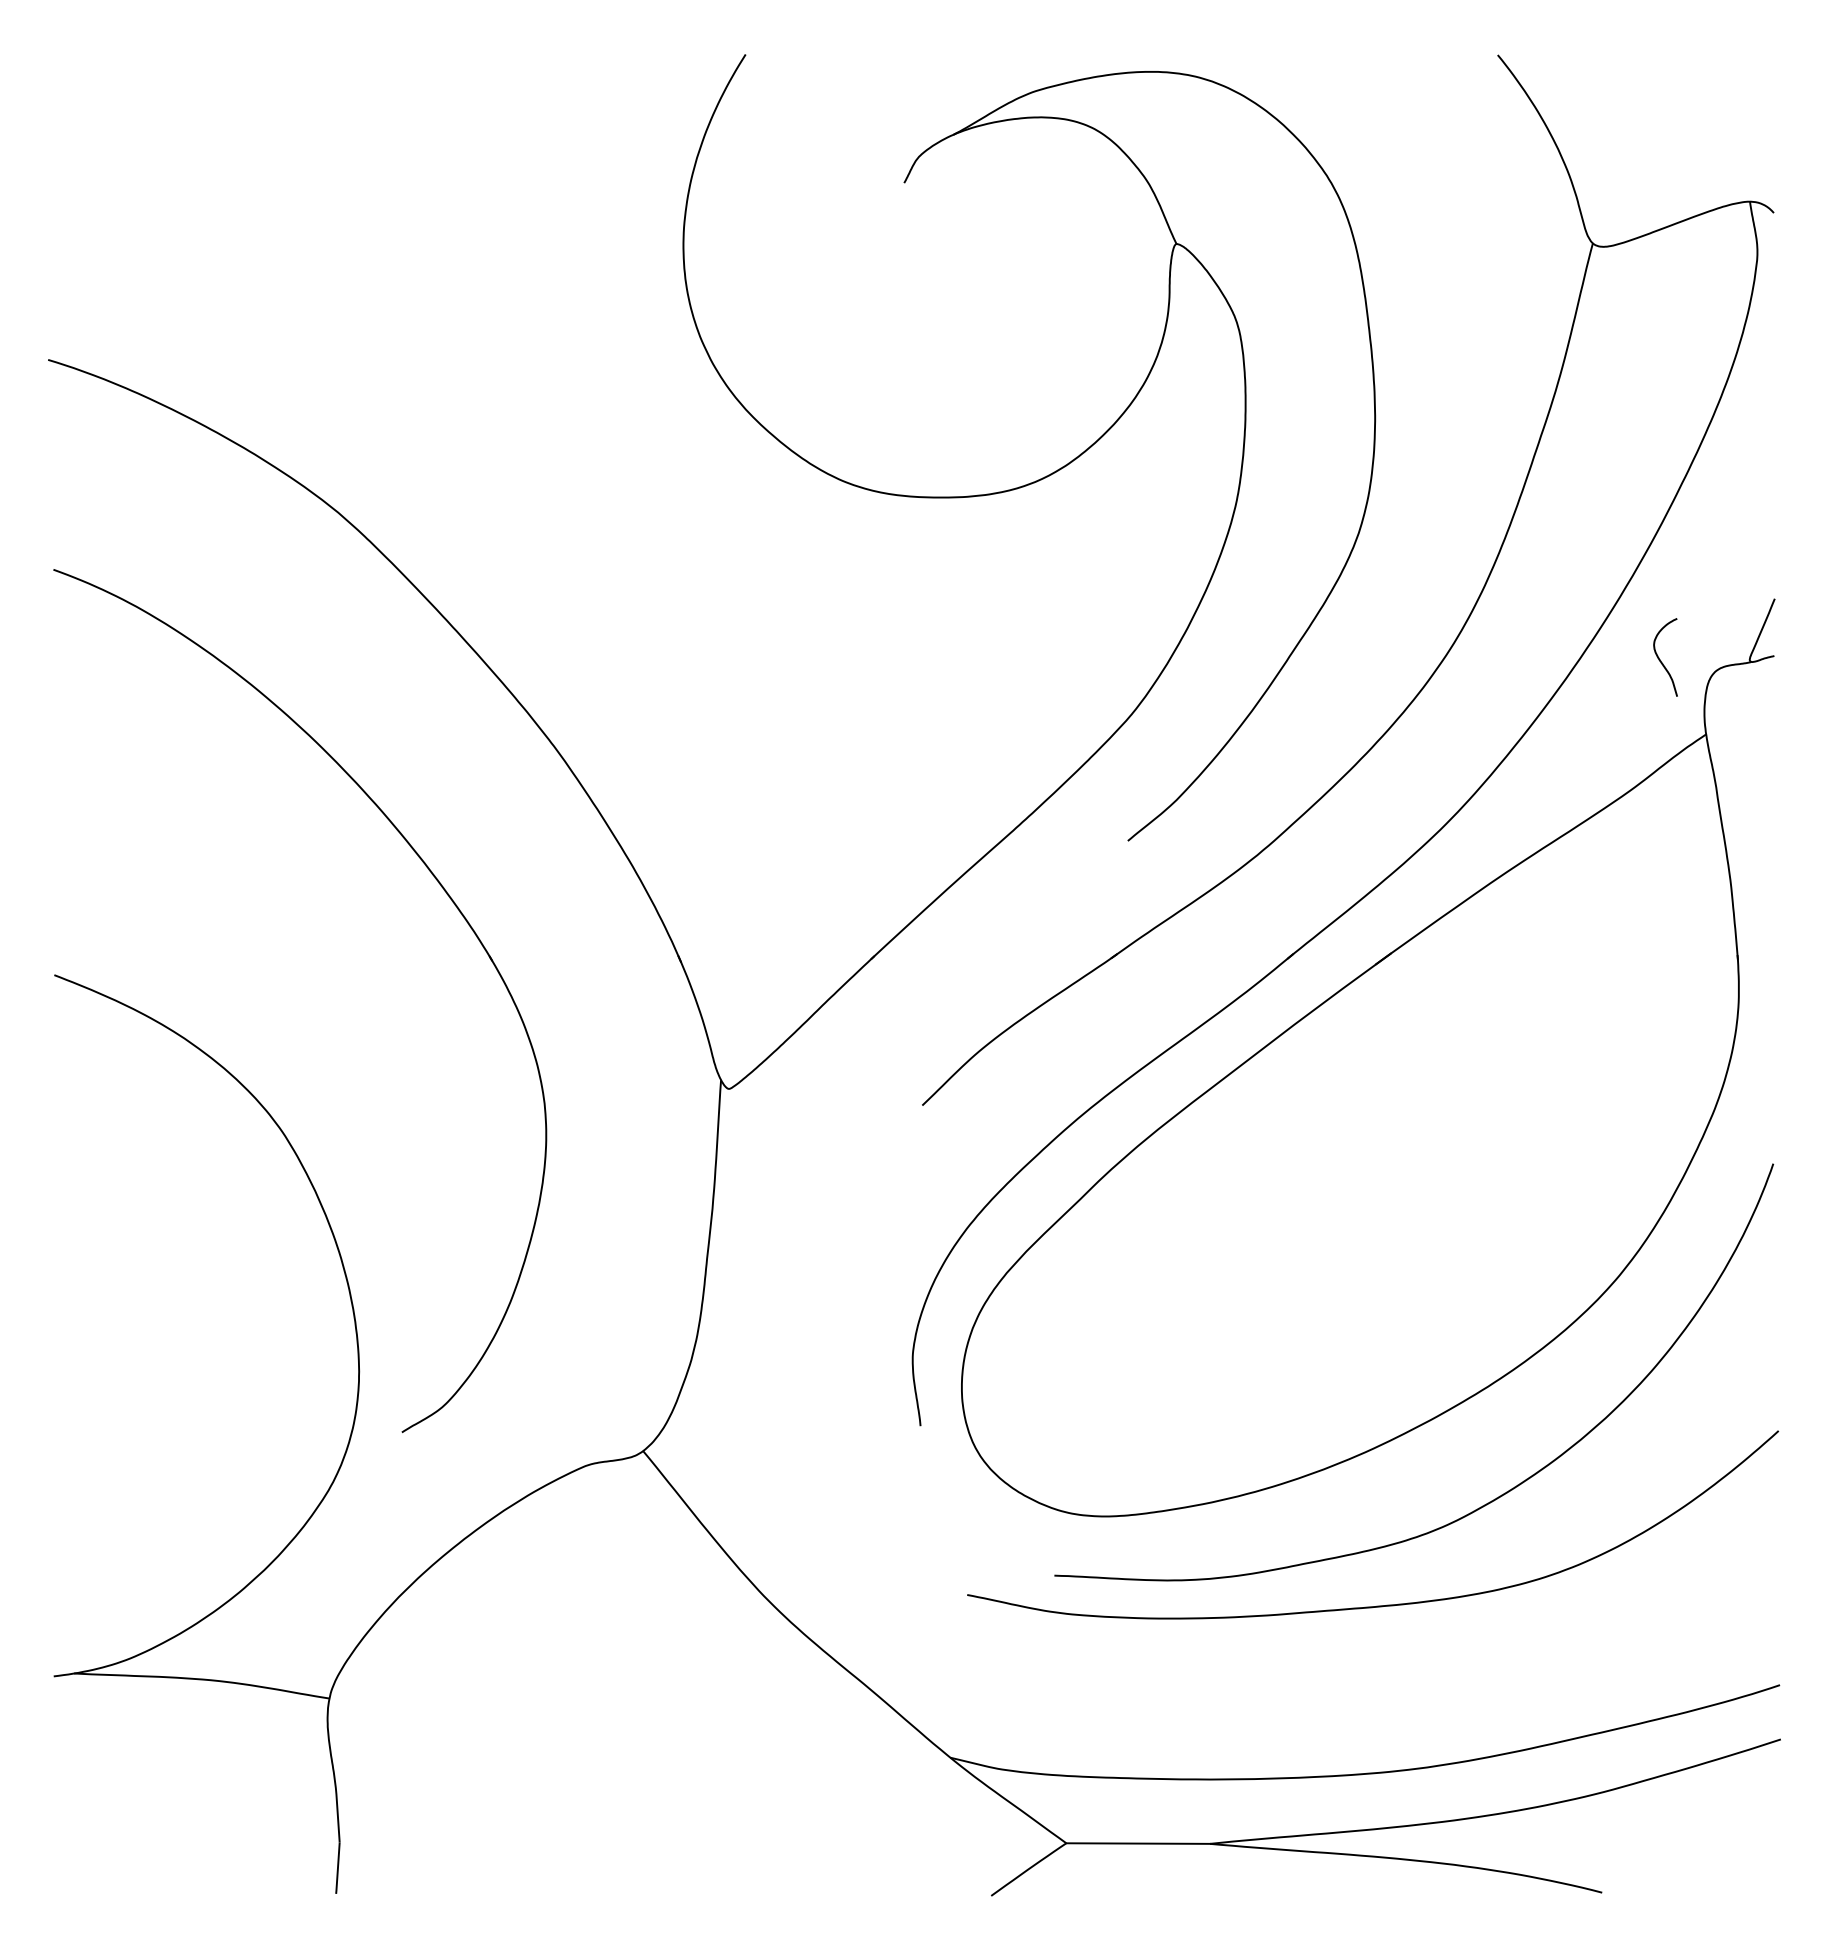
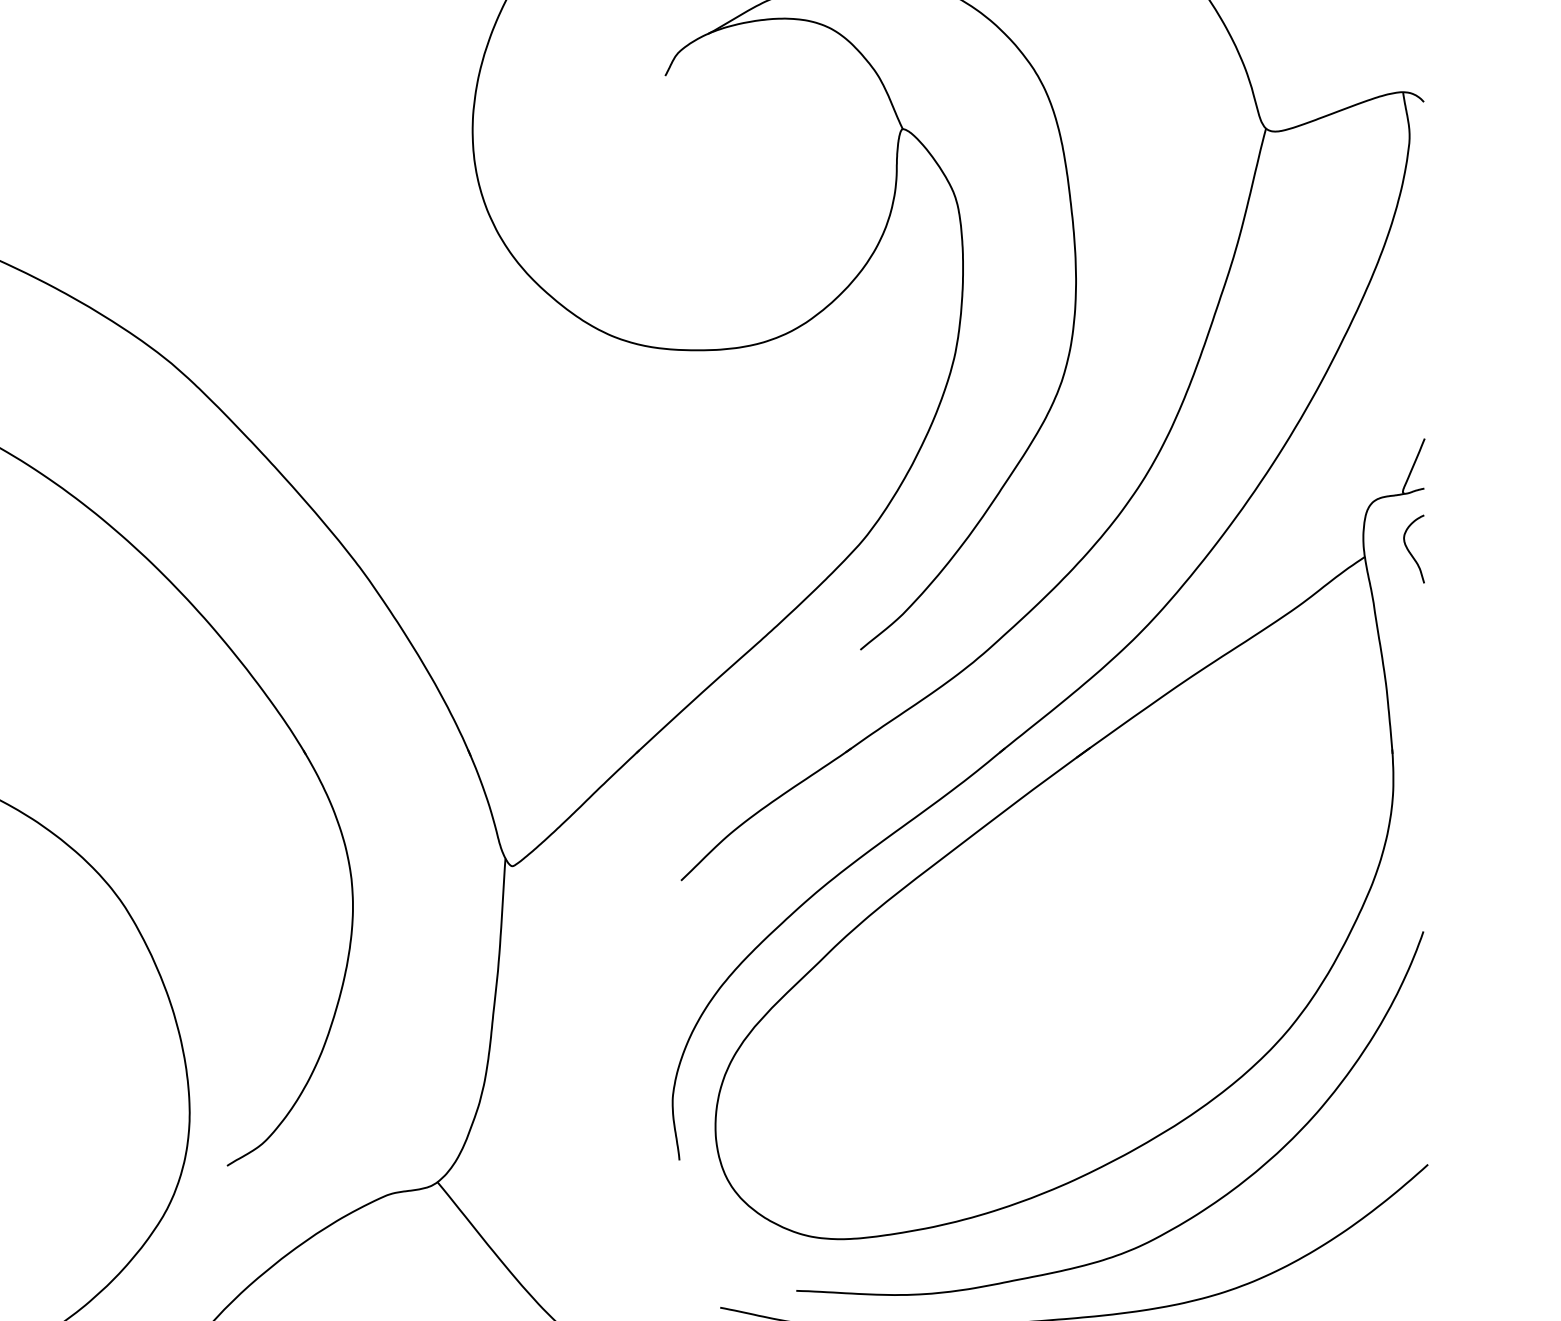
curve: (1661, 660) -> (1410, 551), moved

